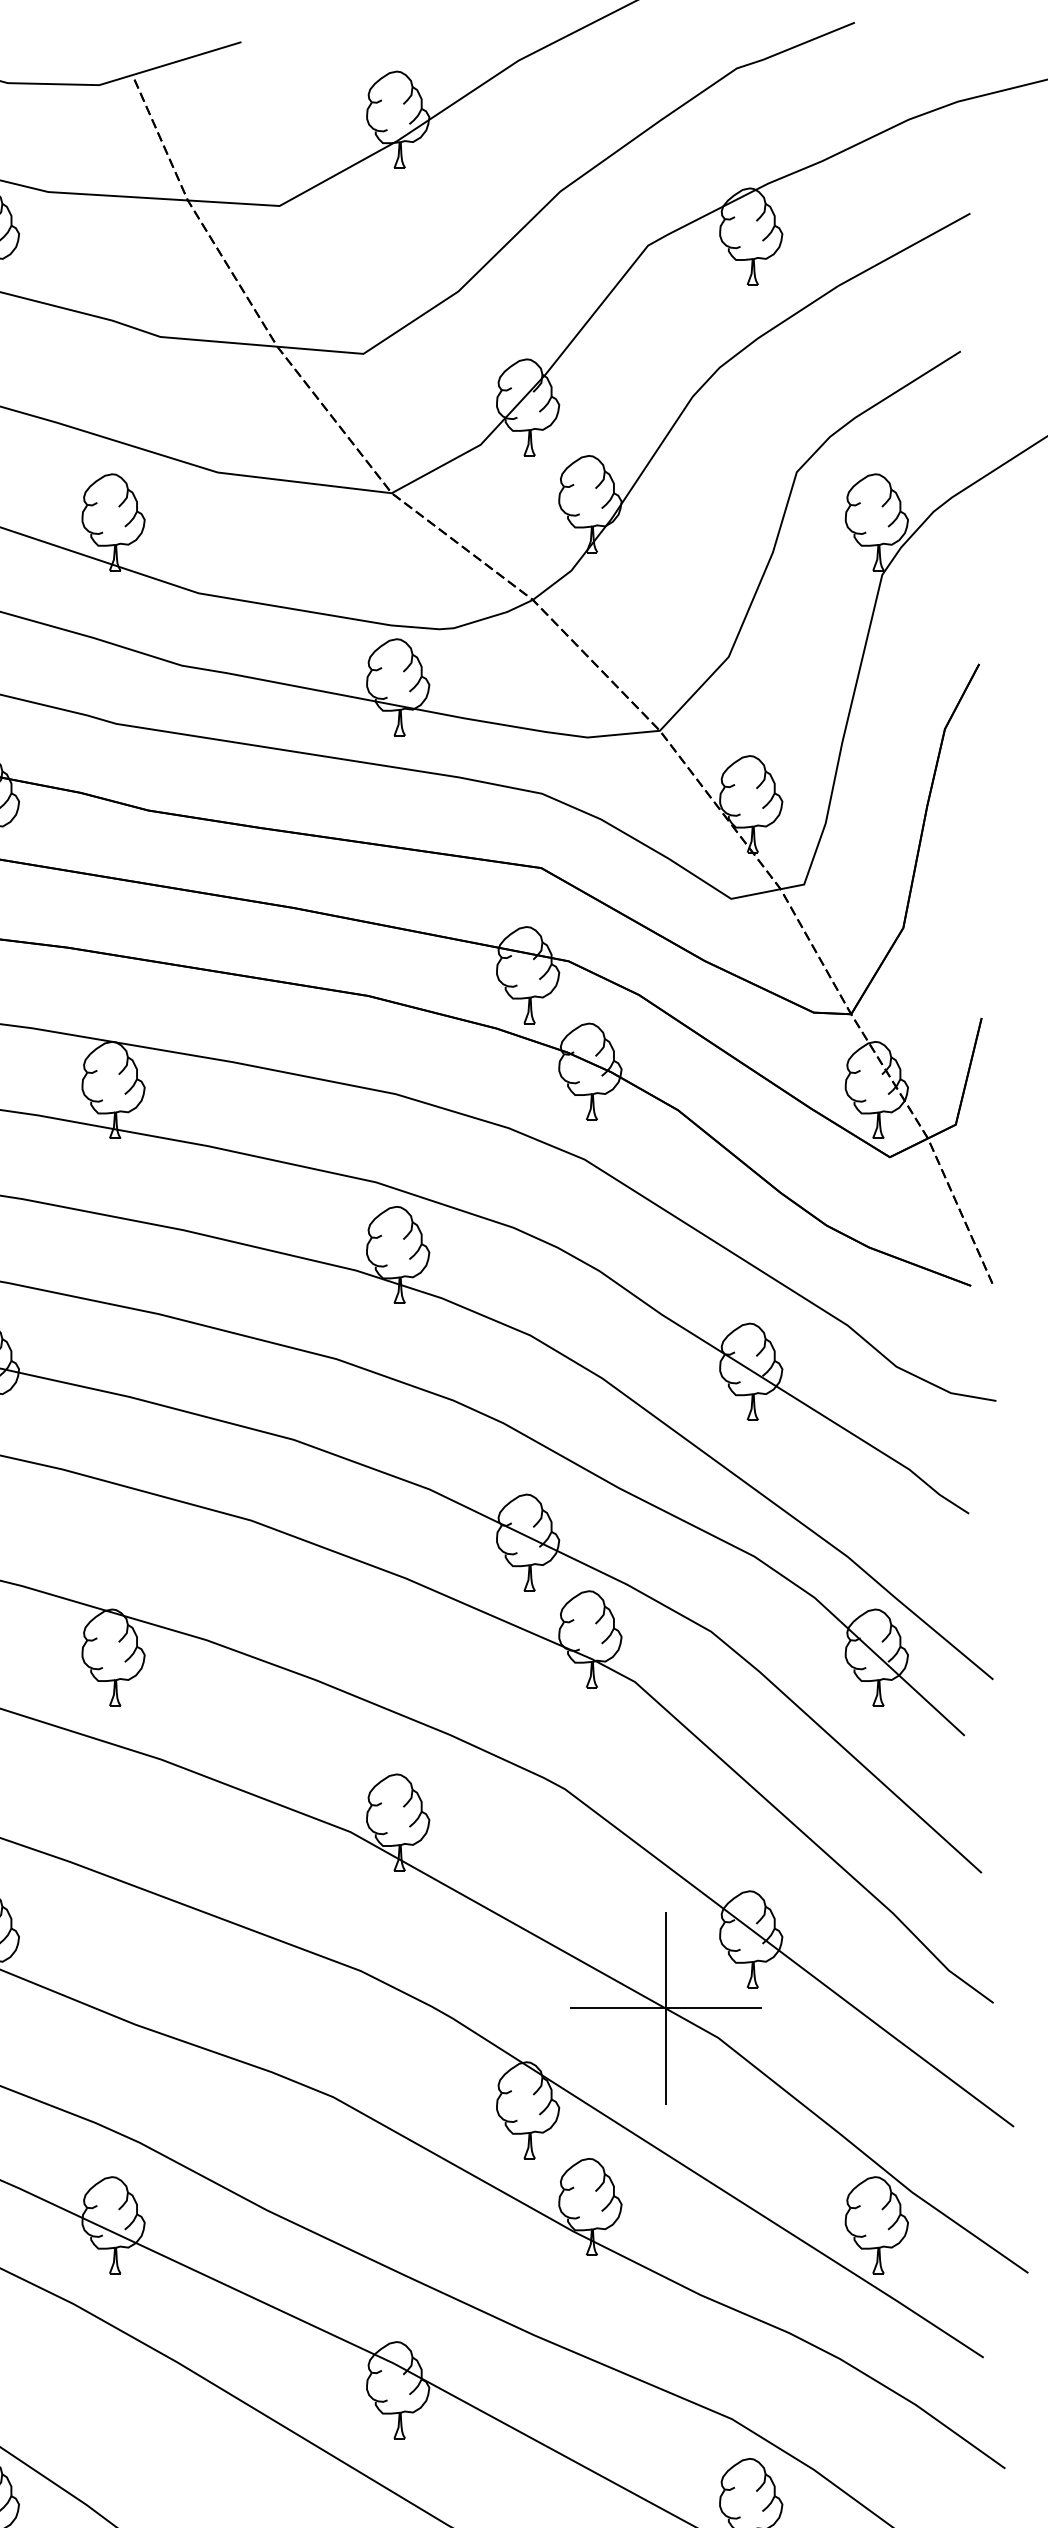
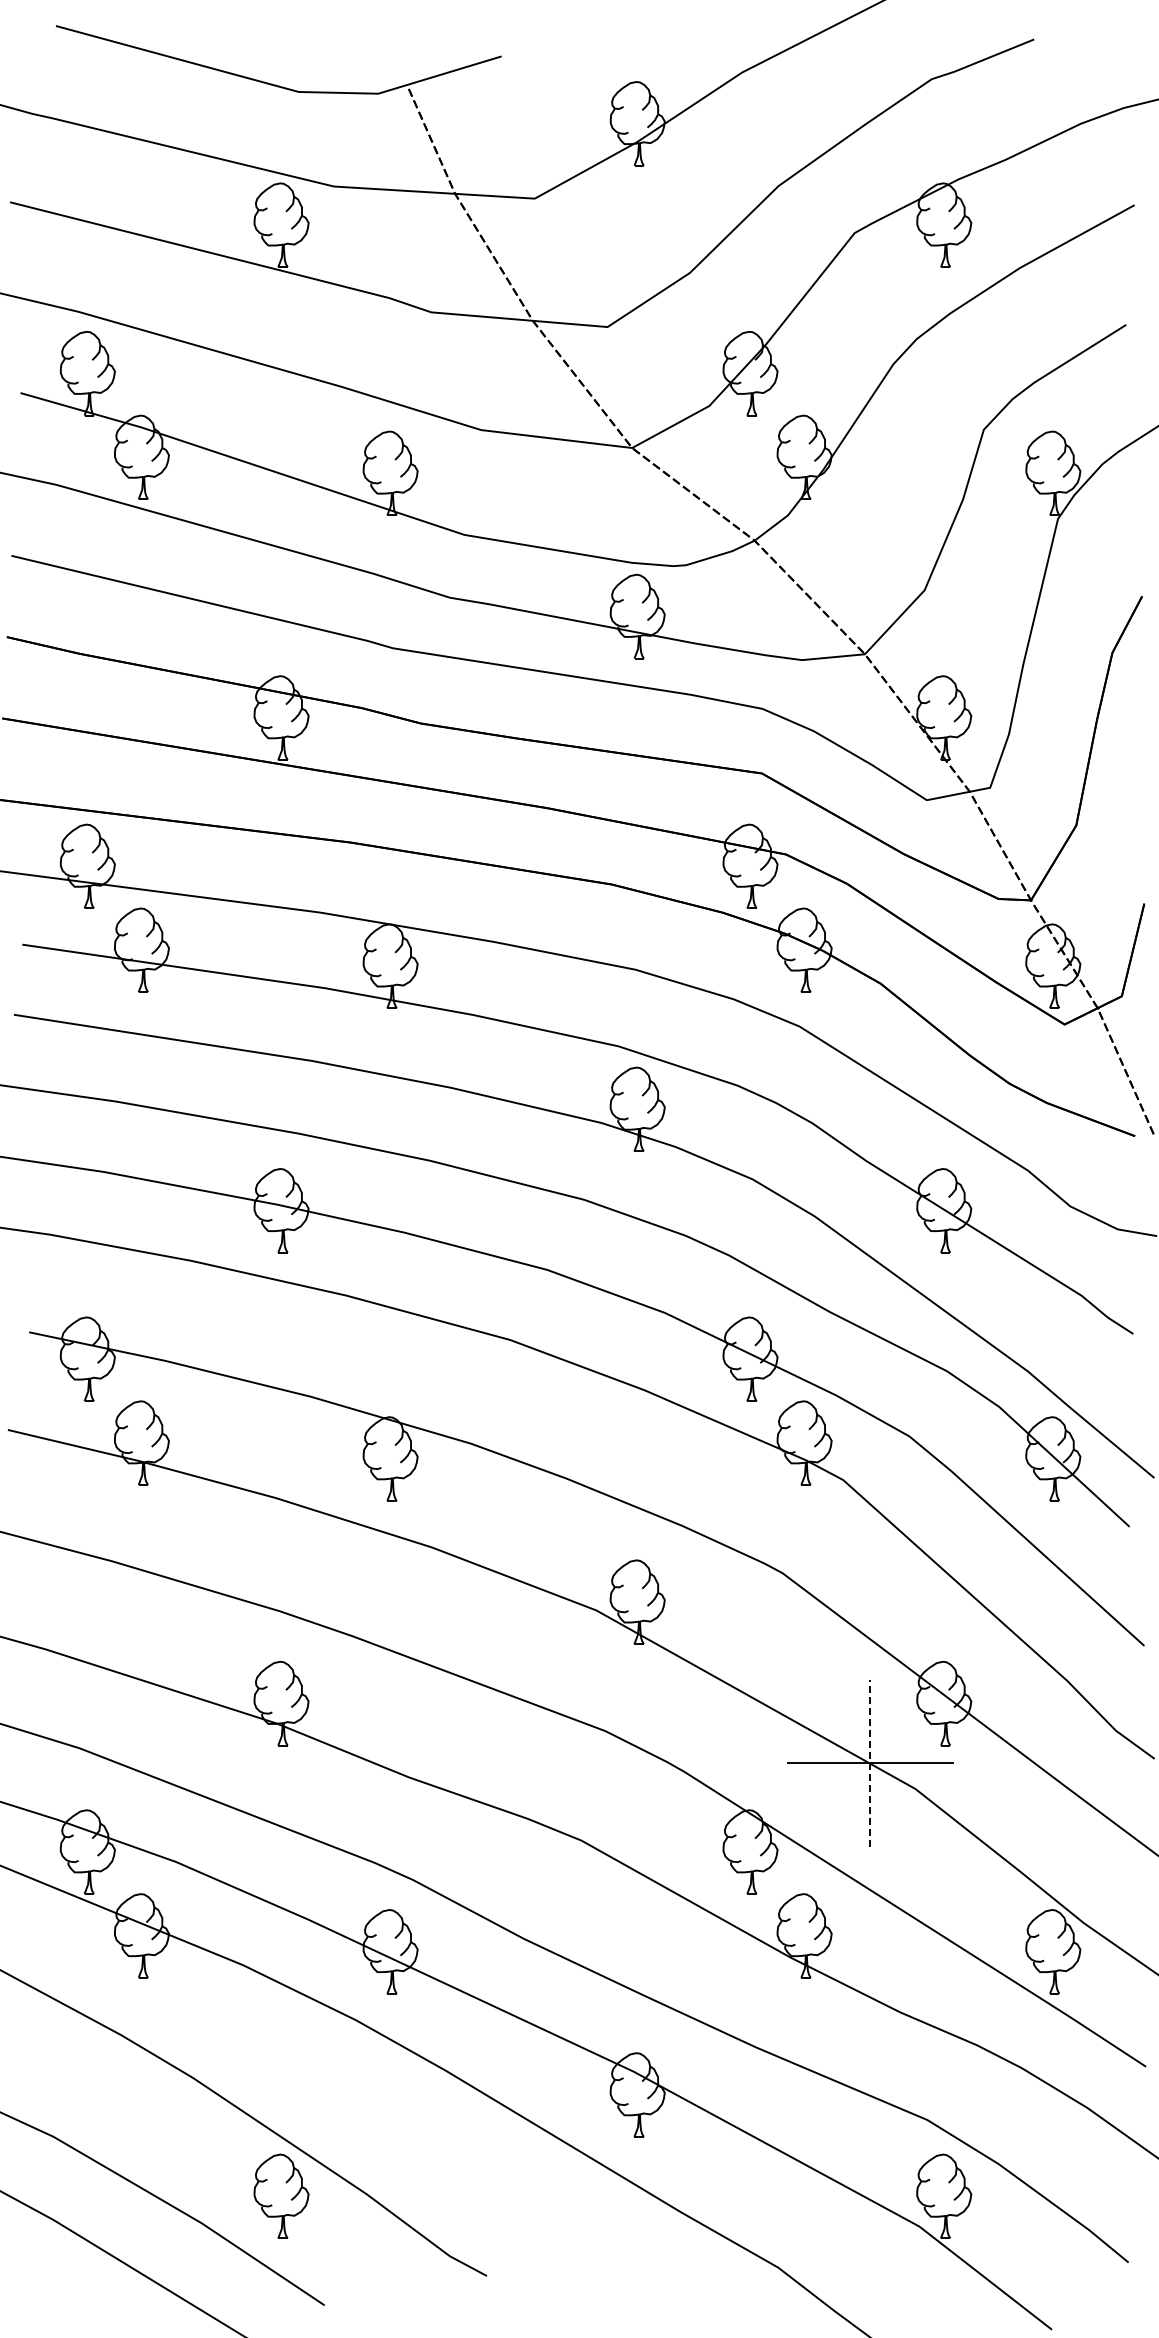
line: (666, 2008) -> (870, 1763), solid -> dashed

